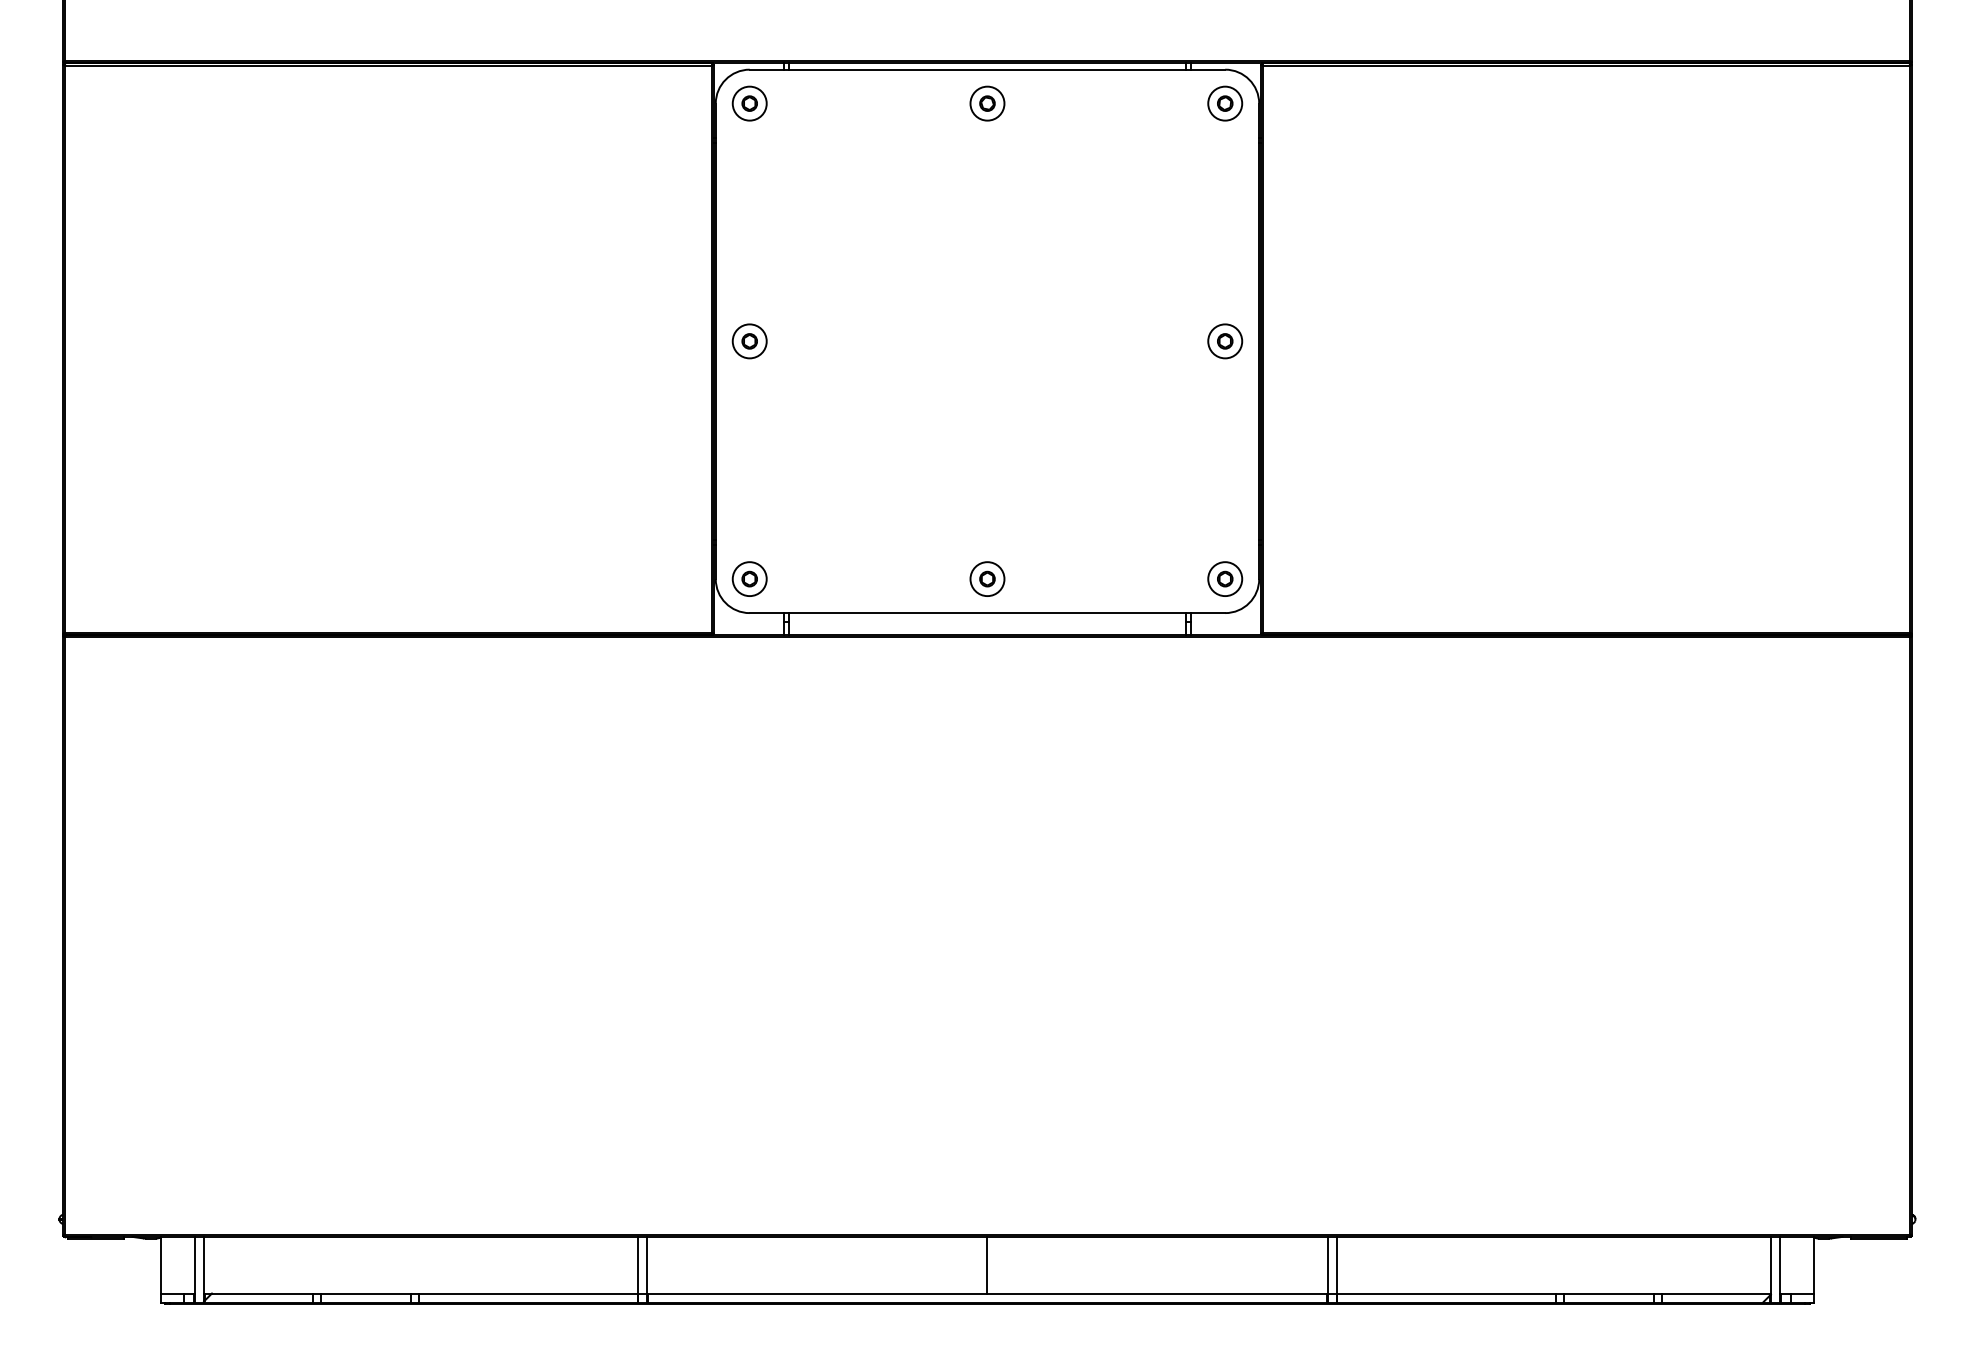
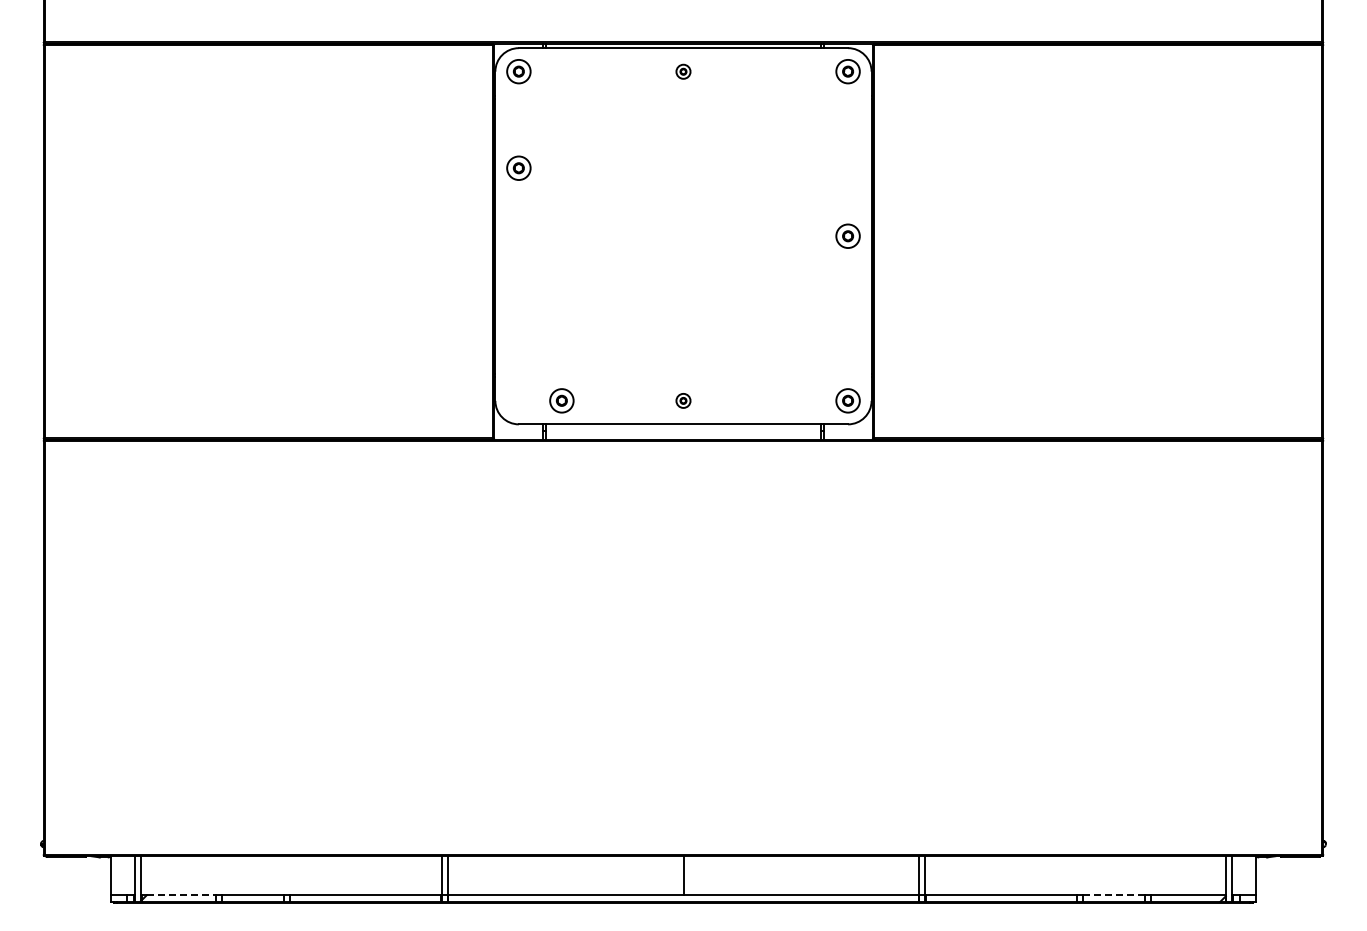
part: (987, 103) -> (683, 71), size x0.6
part: (749, 340) -> (518, 167), moved
part: (749, 578) -> (561, 400), moved
part: (987, 578) -> (683, 400), size x0.6
line: (262, 1293) -> (181, 895), solid -> dashed
line: (1608, 1293) -> (1113, 895), solid -> dashed

